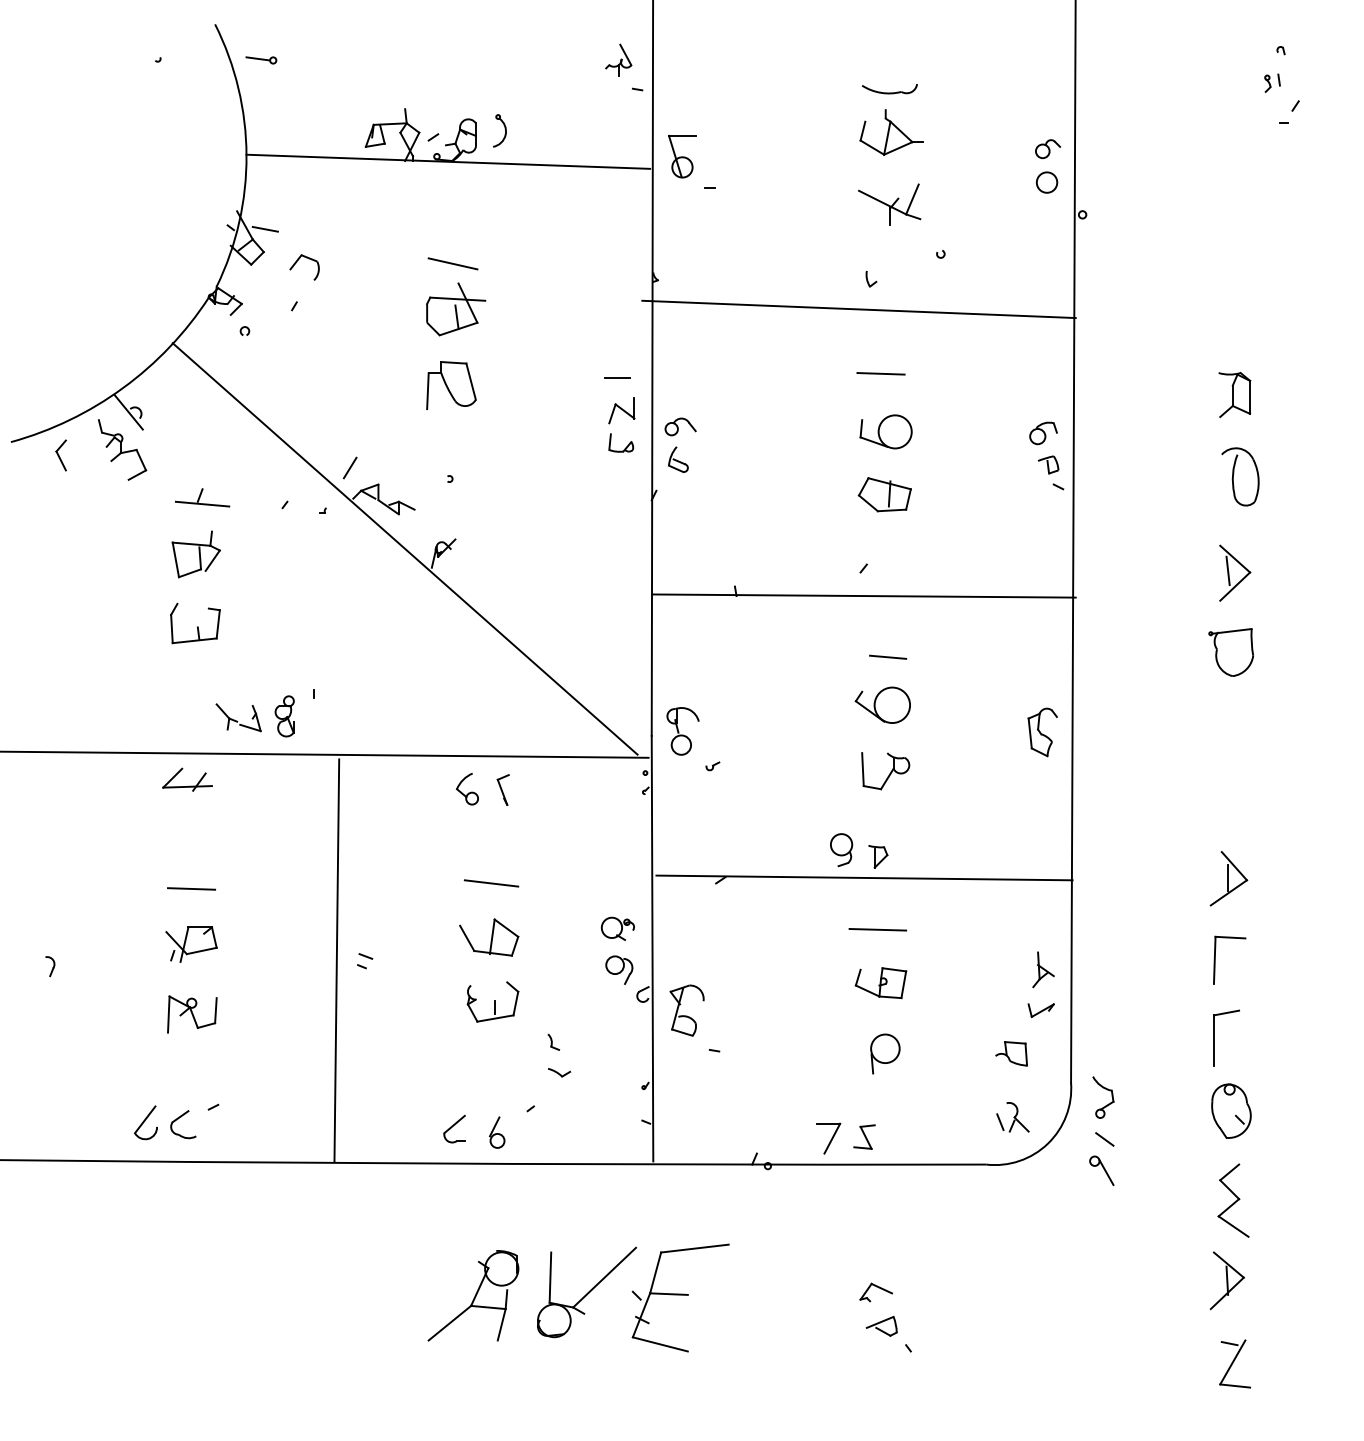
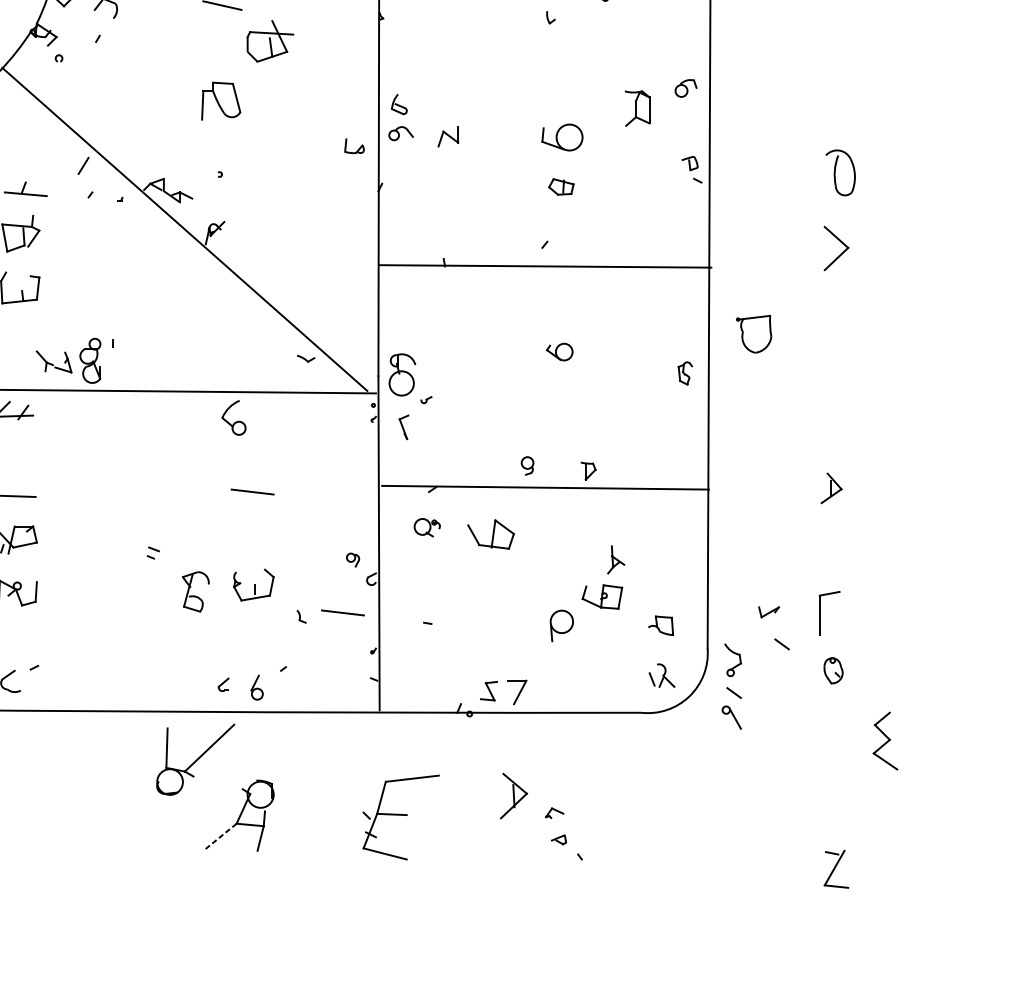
part: (456, 309) -> (270, 41), moved
line: (858, 309) -> (540, 41), removed
line: (880, 373) -> (558, 91), removed
line: (616, 377) -> (350, 94), removed
part: (1234, 394) -> (637, 108), moved
part: (621, 410) -> (448, 136), moved
part: (1043, 433) -> (686, 88), moved
part: (678, 459) -> (399, 104), moved
line: (349, 467) -> (83, 165), moved
part: (884, 494) -> (561, 186), size x0.6
line: (1227, 570) -> (830, 246), removed
part: (1230, 652) -> (753, 334), moved
line: (888, 656) -> (564, 313), removed
part: (882, 704) -> (559, 351), size x0.6
part: (284, 716) -> (90, 360), size x1.4
part: (1042, 732) -> (685, 373), size x0.6
circle: (681, 744) -> (401, 382), size x1.6
part: (885, 771) -> (561, 404), removed
part: (466, 789) -> (233, 418), size x1.4
part: (502, 789) -> (403, 426), moved
part: (841, 850) -> (527, 466), size x0.7
part: (878, 856) -> (588, 470), moved
part: (1228, 878) -> (831, 488), size x0.7
part: (617, 928) -> (426, 527), moved
line: (877, 929) -> (555, 528), removed
part: (489, 937) -> (491, 534), moved
part: (1215, 959) -> (821, 551), removed
line: (336, 960) -> (130, 552), removed
part: (619, 969) -> (353, 559), size x0.6
part: (1043, 969) -> (616, 559), moved
part: (880, 983) -> (602, 597), moved
part: (686, 1010) -> (195, 591), moved
part: (1040, 1010) -> (768, 612), moved
line: (606, 1037) -> (342, 613), added
part: (559, 1072) -> (306, 358), moved
line: (1165, 1077) -> (781, 644), added
part: (1231, 1110) -> (833, 670), size x0.6
part: (454, 1128) -> (223, 684), size x0.6
part: (864, 1136) -> (488, 690), moved
part: (1233, 1200) -> (885, 740), moved
part: (1226, 1280) -> (513, 795), moved
part: (587, 1292) -> (196, 759), moved
part: (875, 1292) -> (554, 813), size x0.7
line: (449, 1323) -> (219, 837), solid -> dashed
part: (881, 1326) -> (558, 839), size x0.6

